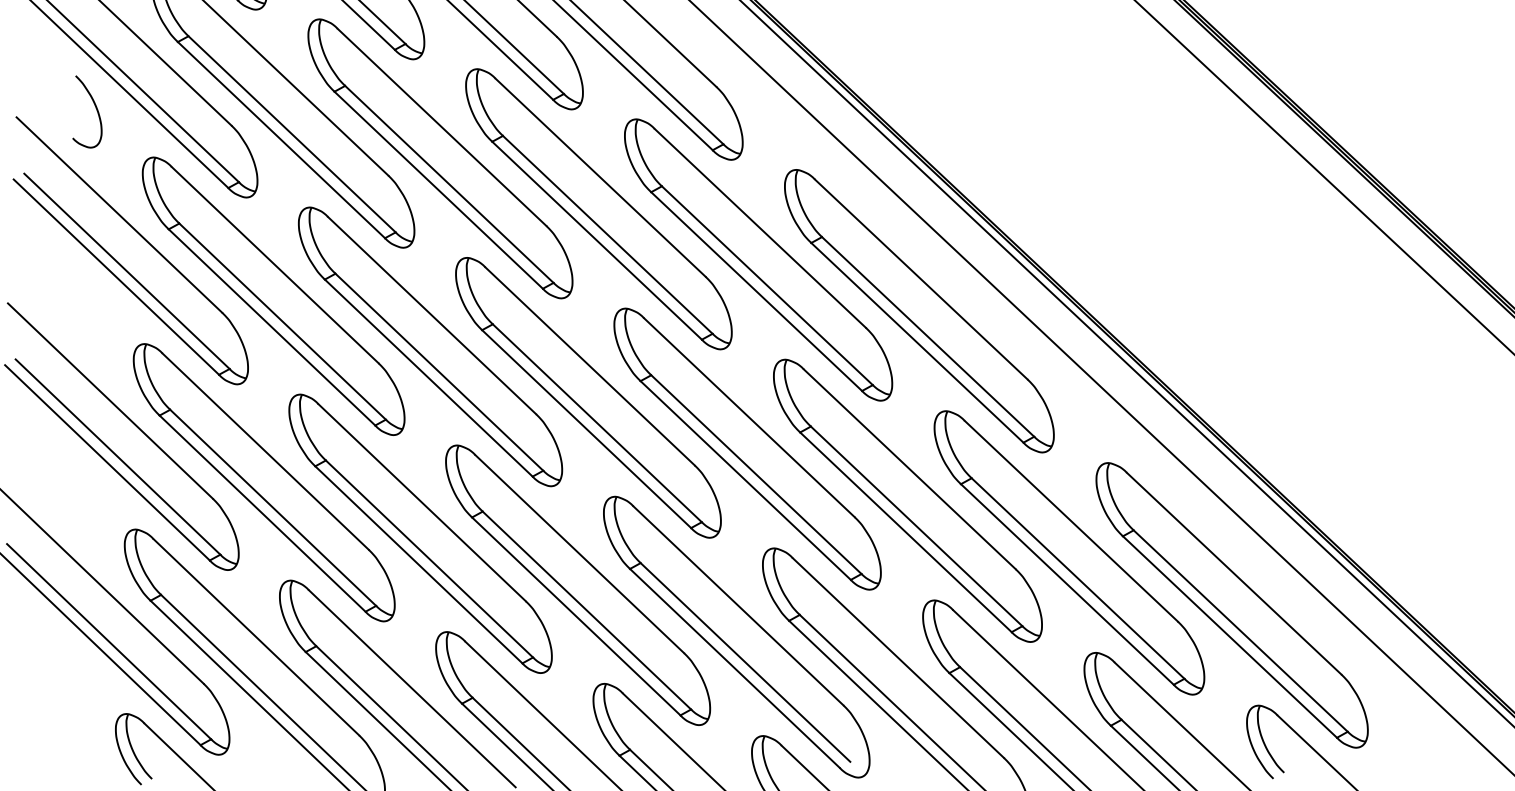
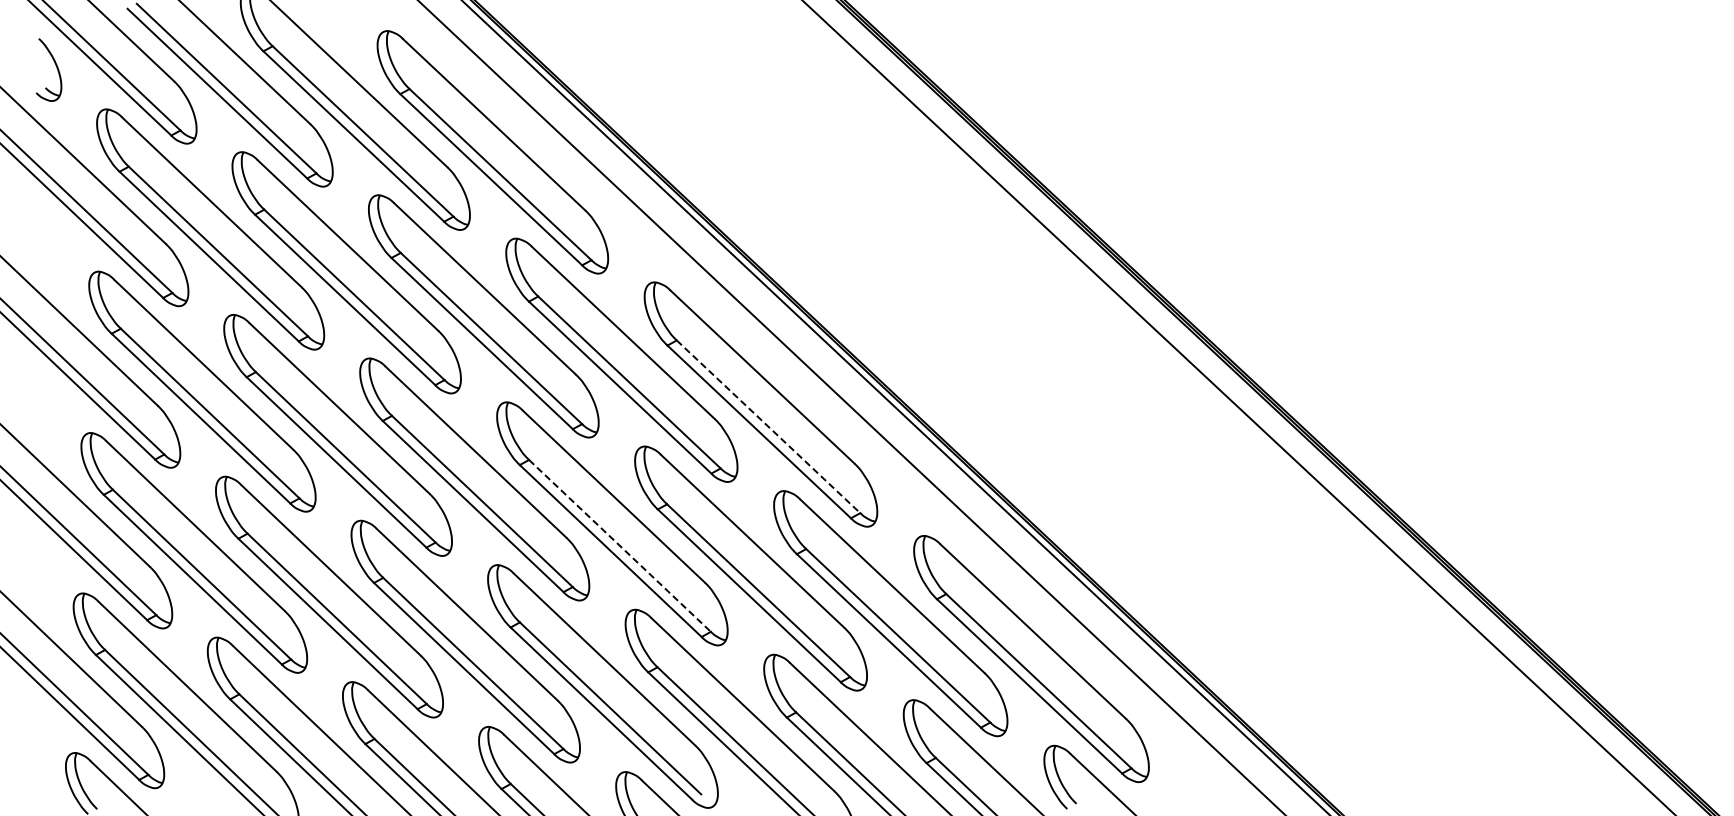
curve: (94, 106) -> (47, 227), removed
line: (928, 337) -> (768, 427), solid -> dashed
line: (756, 475) -> (620, 546), solid -> dashed

